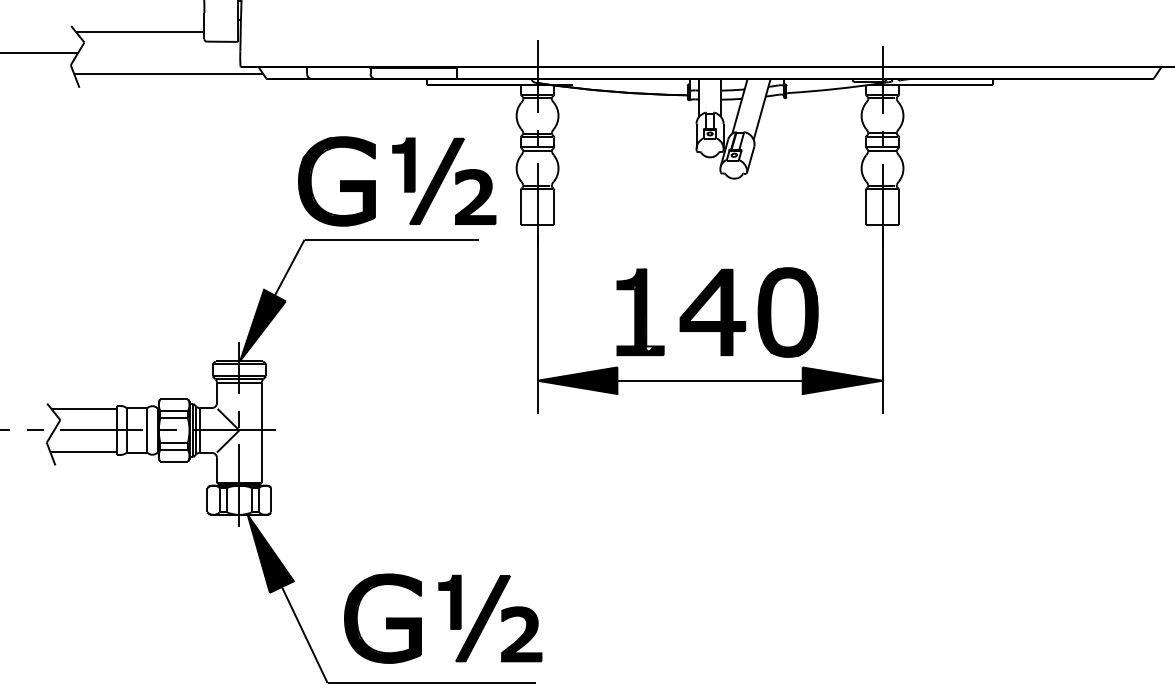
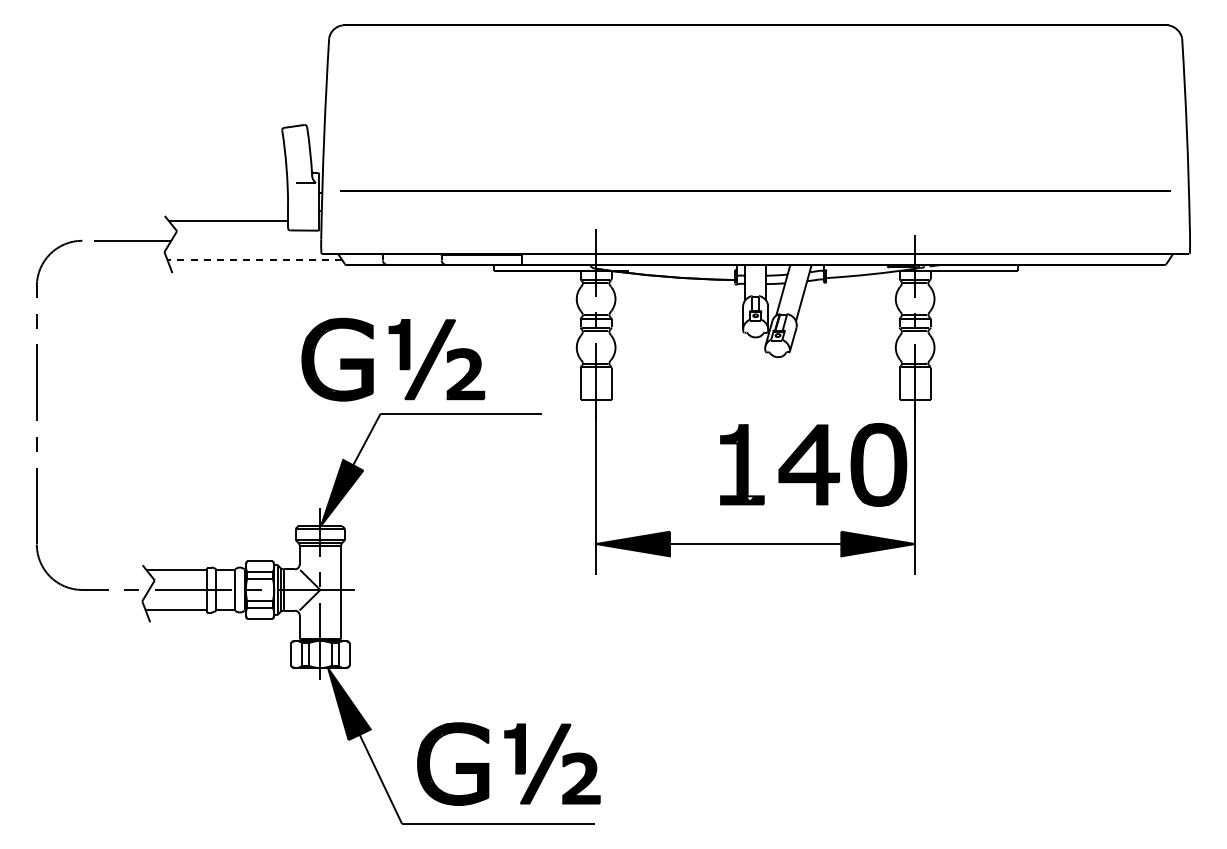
line: (168, 74) -> (254, 260), solid -> dashed
part: (397, 181) -> (393, 359), moved
part: (717, 312) -> (813, 464), moved

